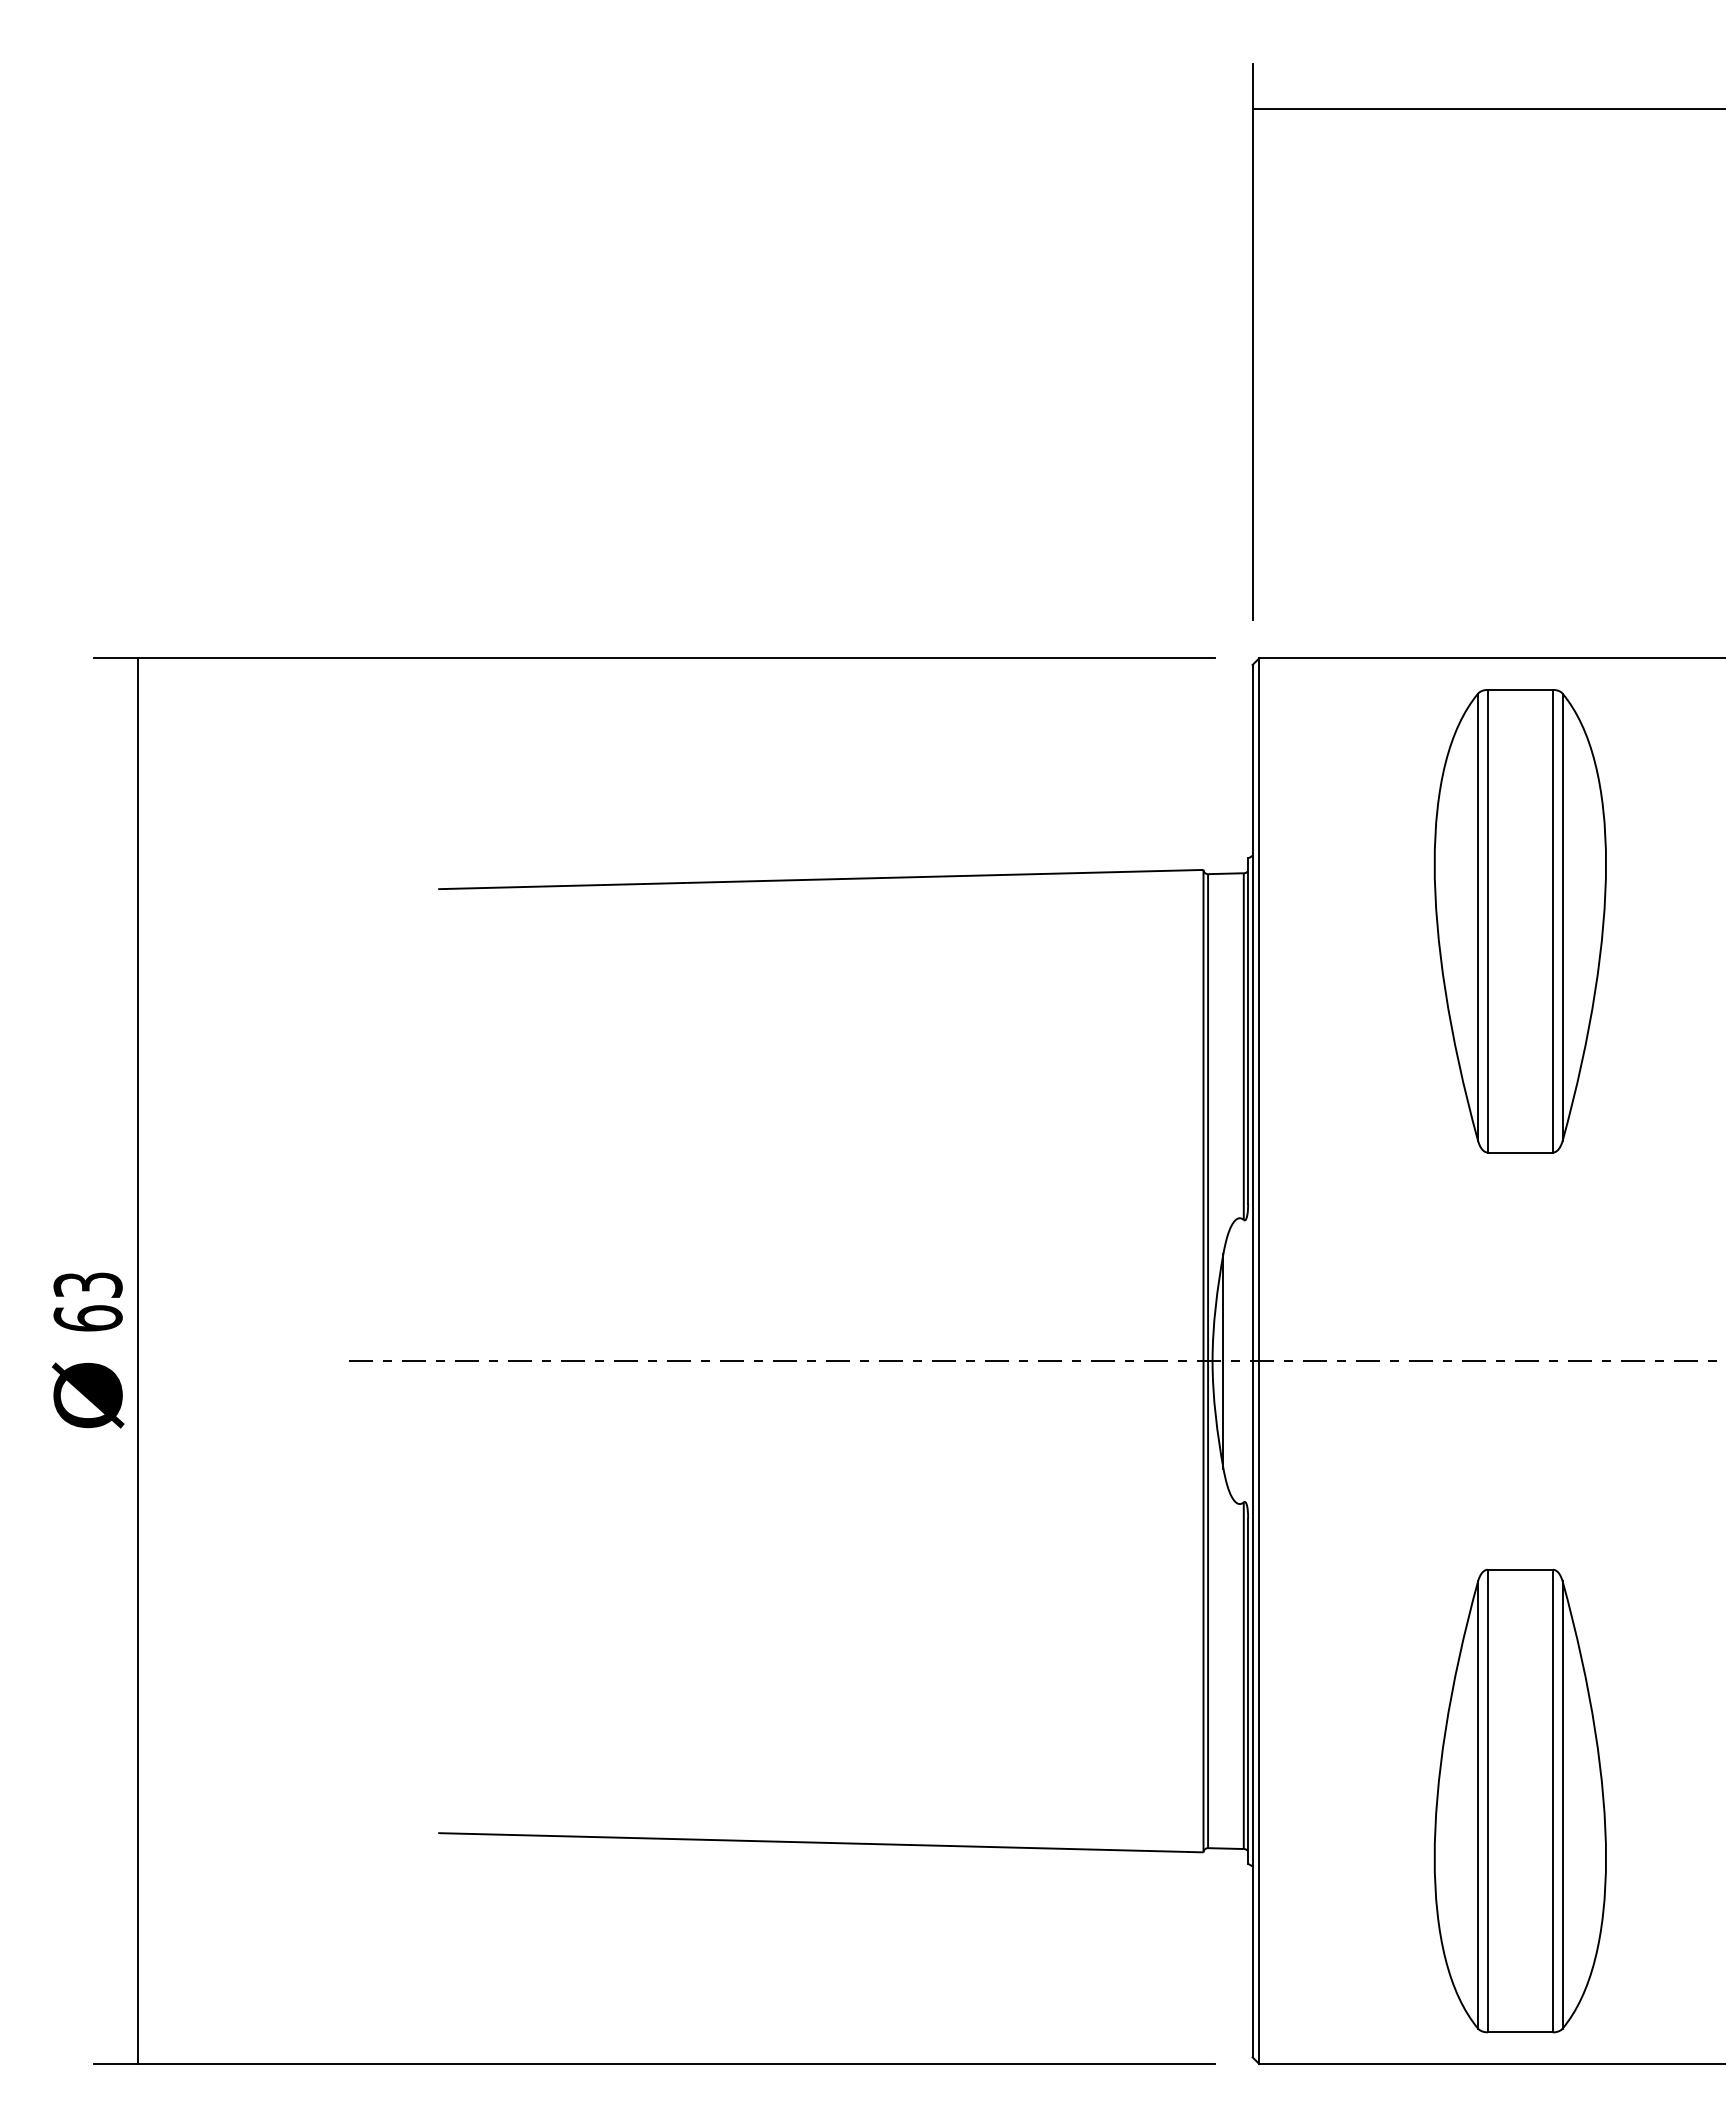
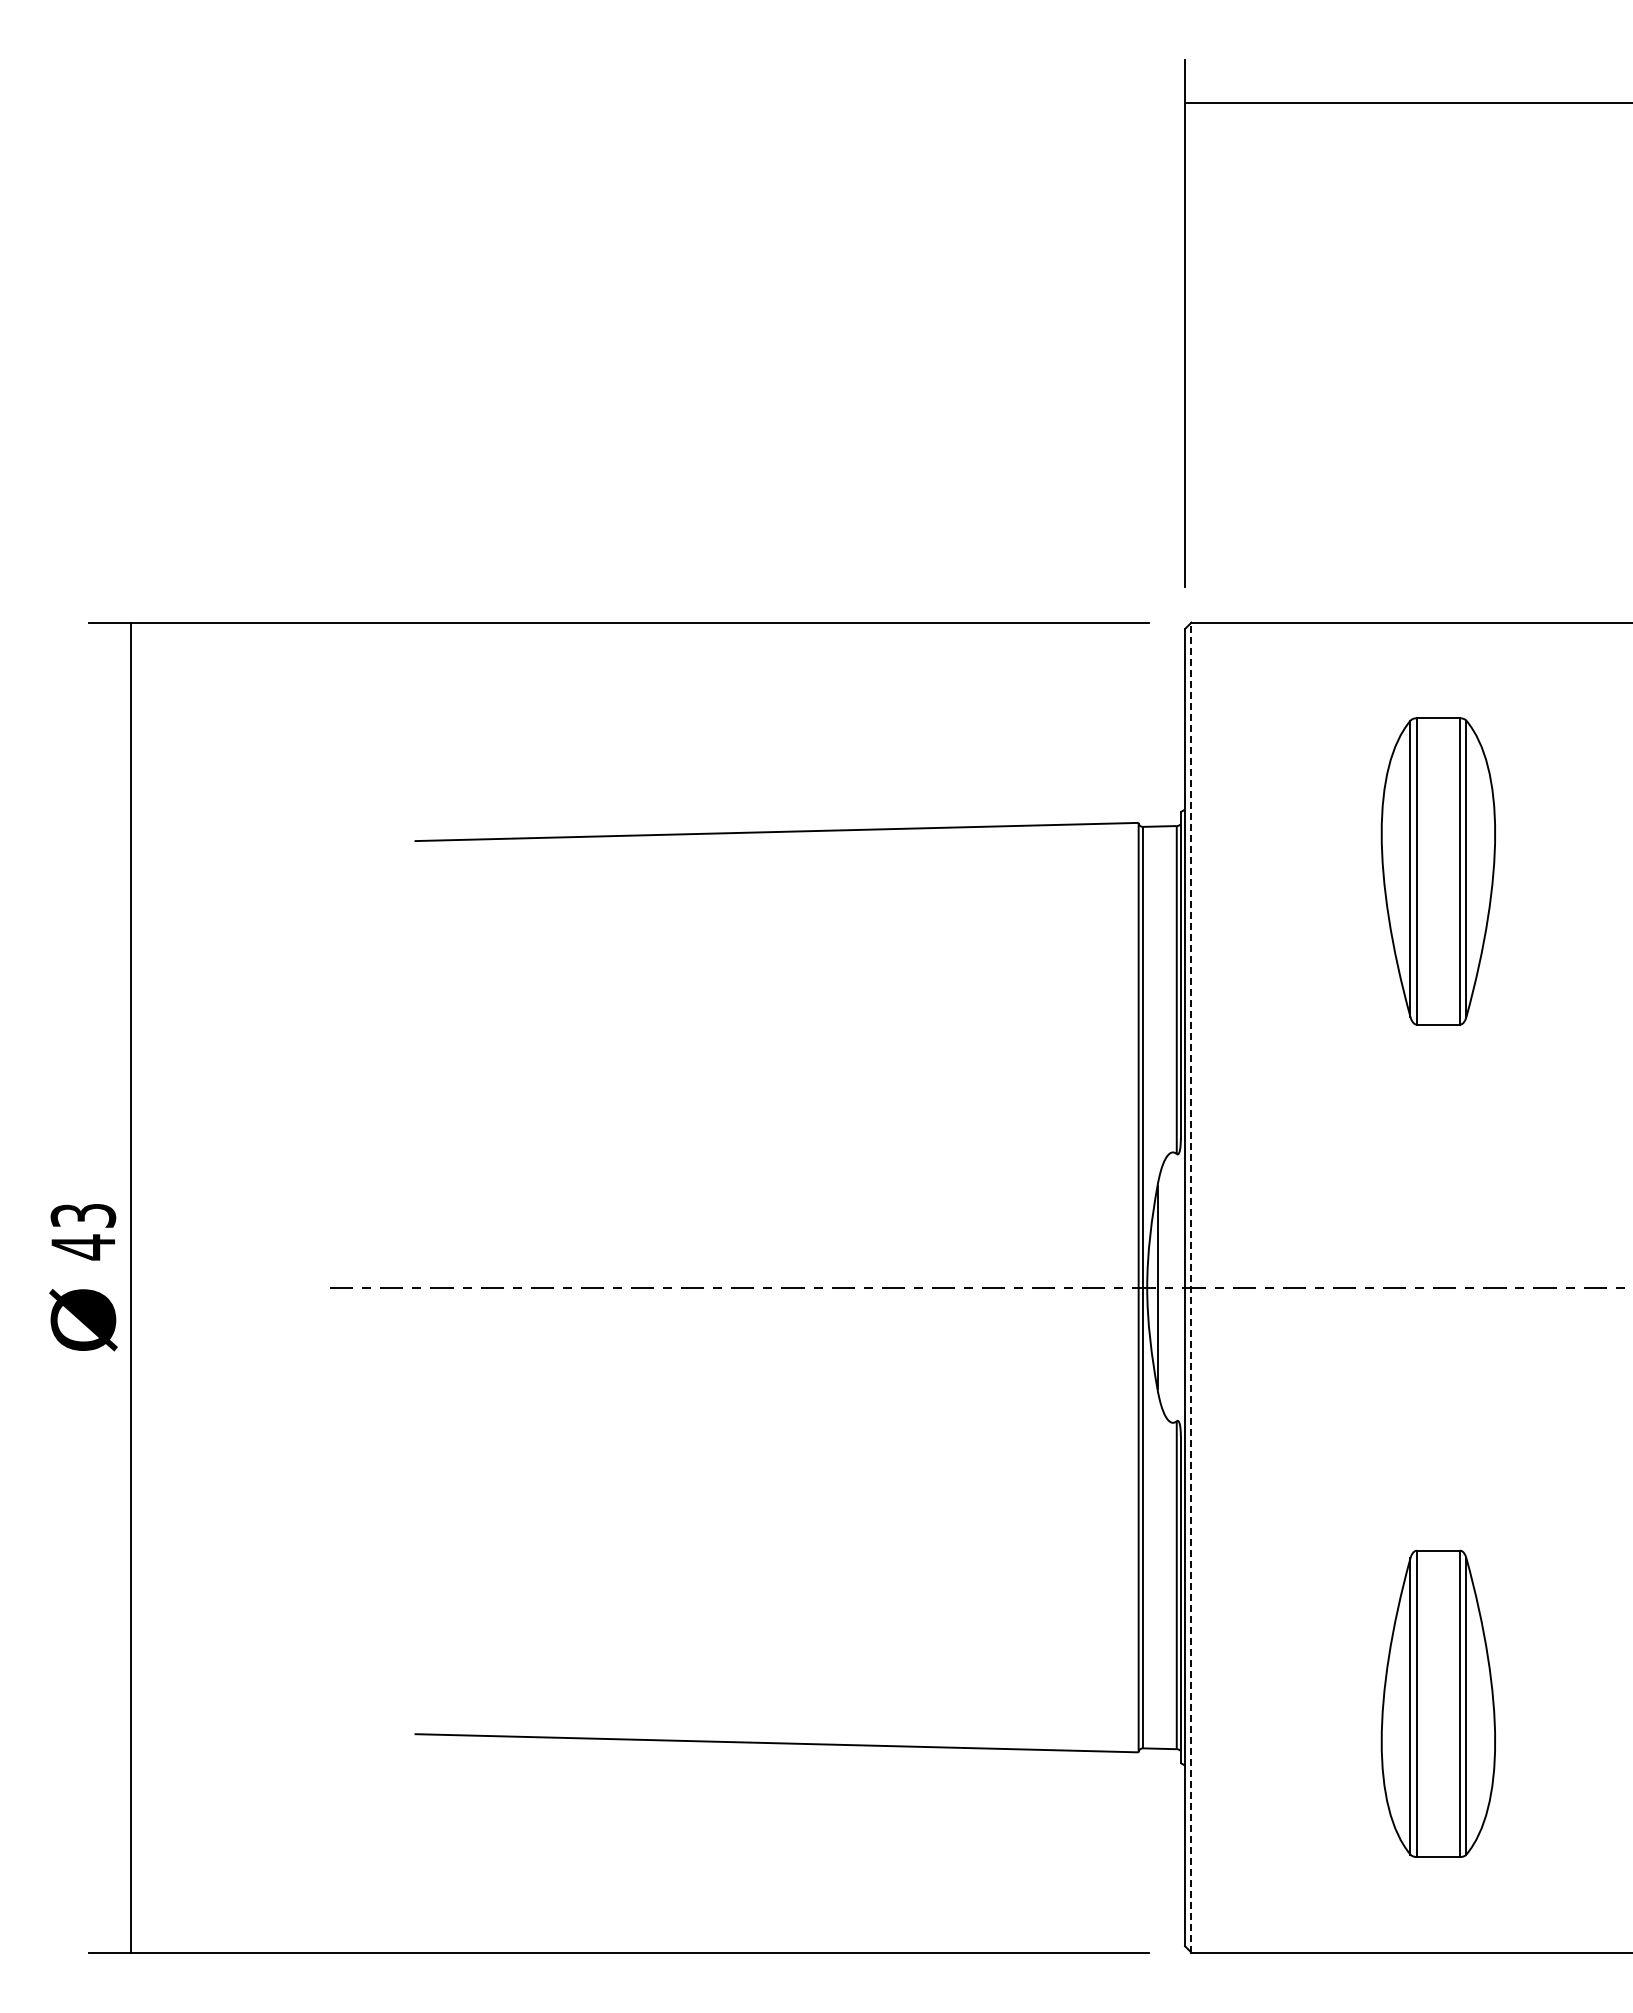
part: (1520, 921) -> (1438, 871), size x0.7
text: (88, 1318) -> (83, 1247), 63 -> 43
line: (1259, 1361) -> (1191, 1287), solid -> dashed
part: (1520, 1800) -> (1438, 1703), size x0.7

